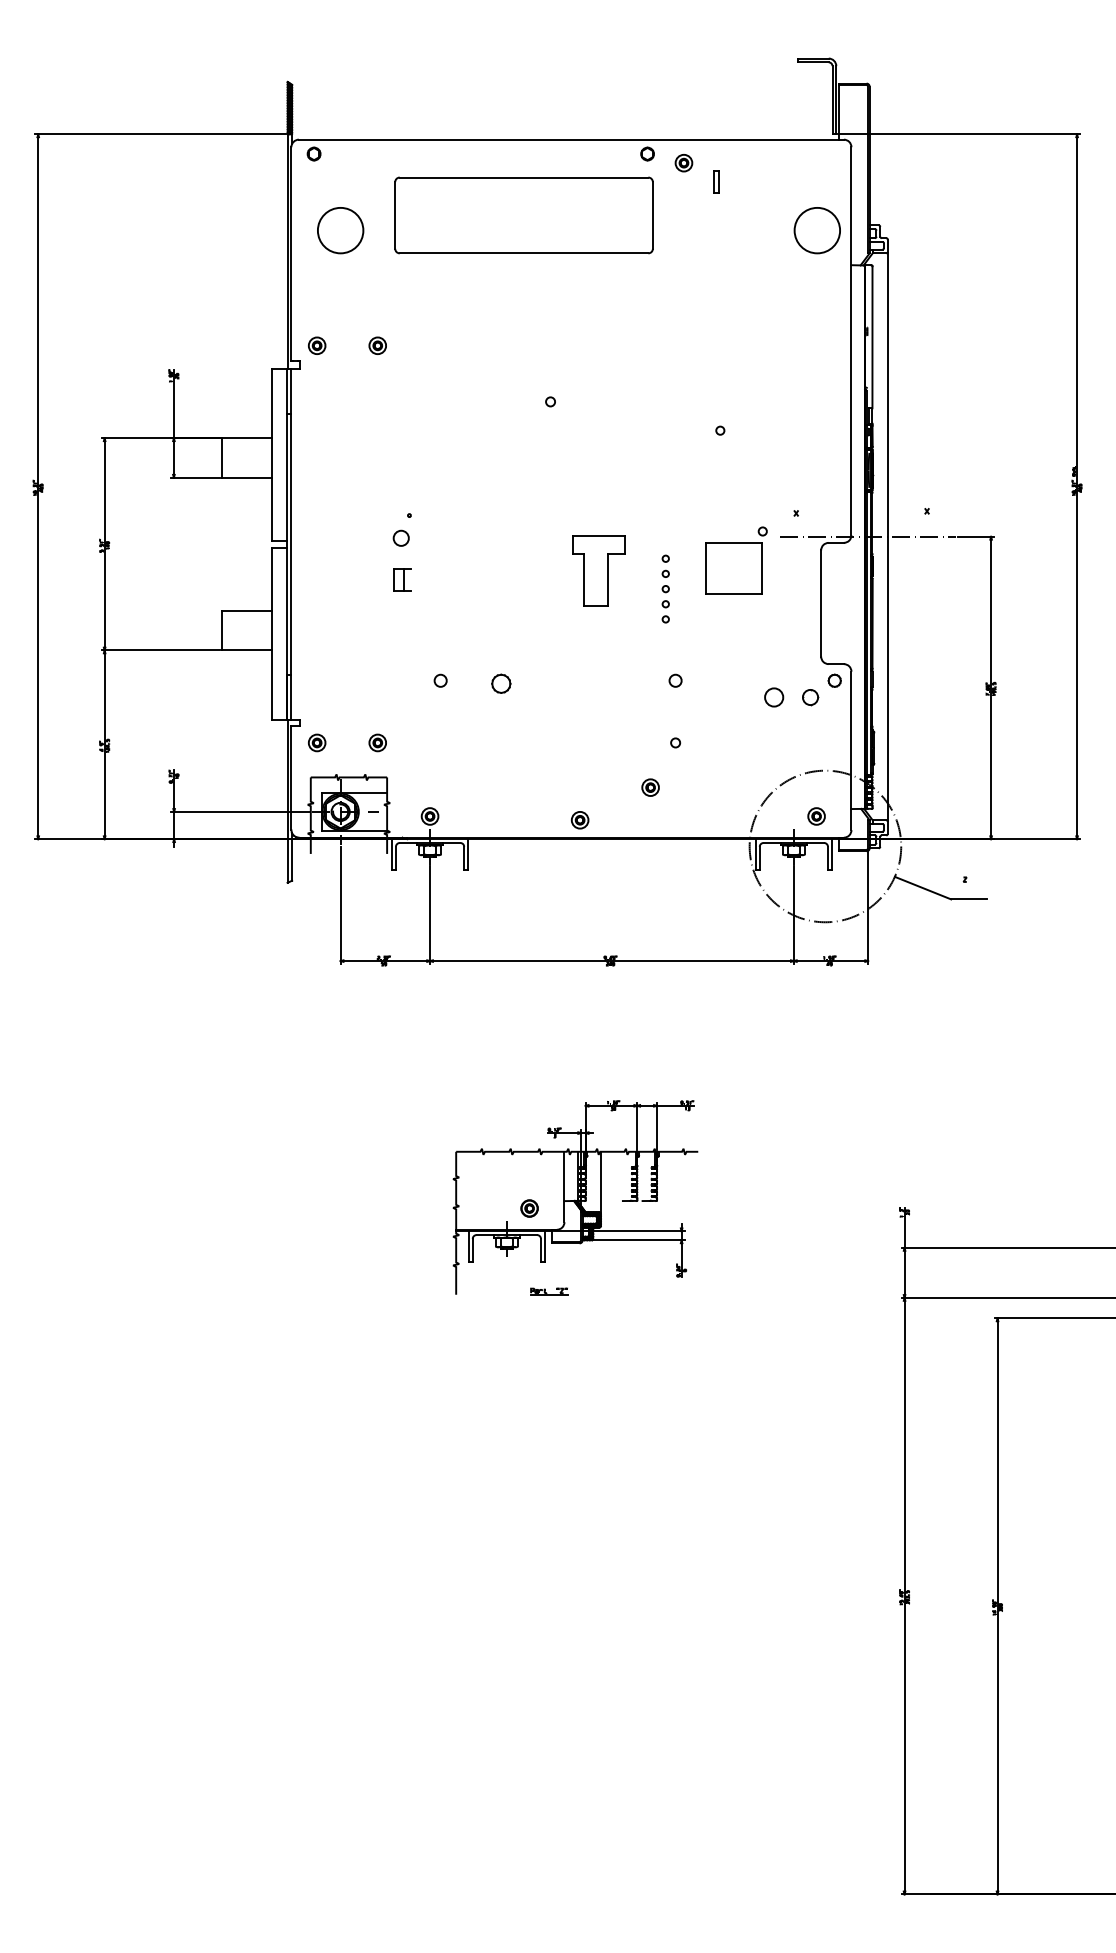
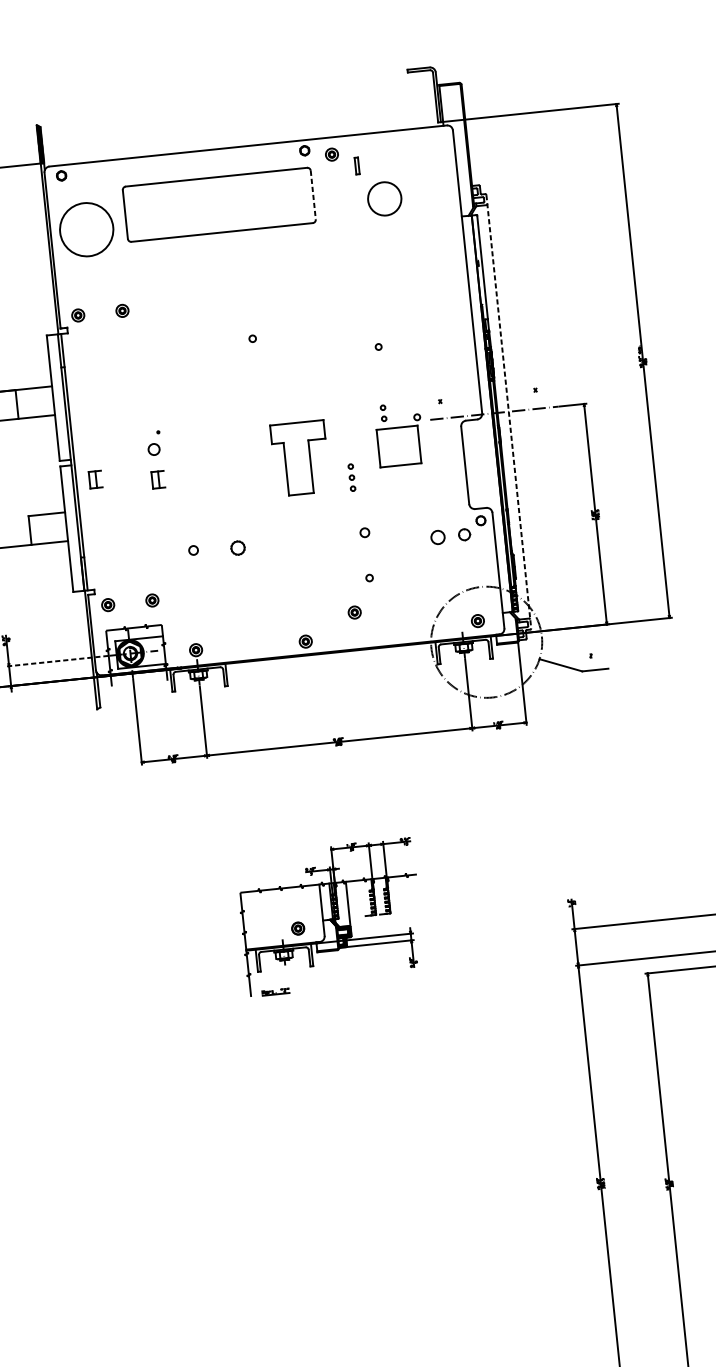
line: (652, 215) -> (312, 195), solid -> dashed
circle: (340, 230) -> (86, 229), size x1.6
circle: (816, 230) -> (384, 198), moved
line: (887, 537) -> (508, 412), solid -> dashed
part: (665, 565) -> (383, 412), moved
part: (317, 570) -> (95, 479), added
part: (598, 570) -> (300, 458), size x1.4
line: (240, 811) -> (57, 660), solid -> dashed
part: (549, 1291) -> (275, 992), moved

